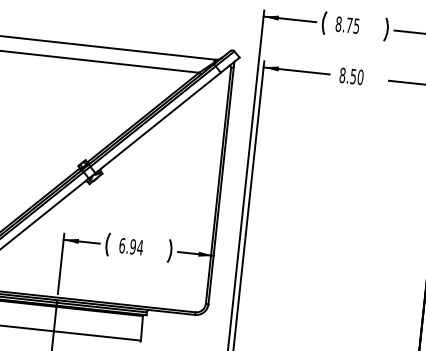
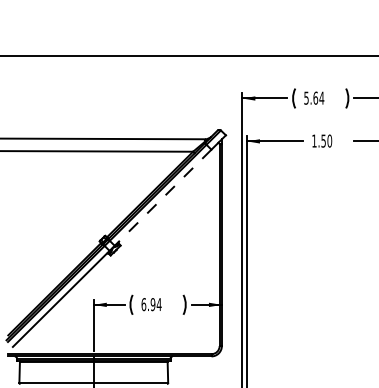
text: (348, 24) -> (314, 97), 8.75 -> 5.64
text: (342, 74) -> (314, 140), 8.50 -> 1.50
line: (157, 123) -> (162, 198), solid -> dashed

